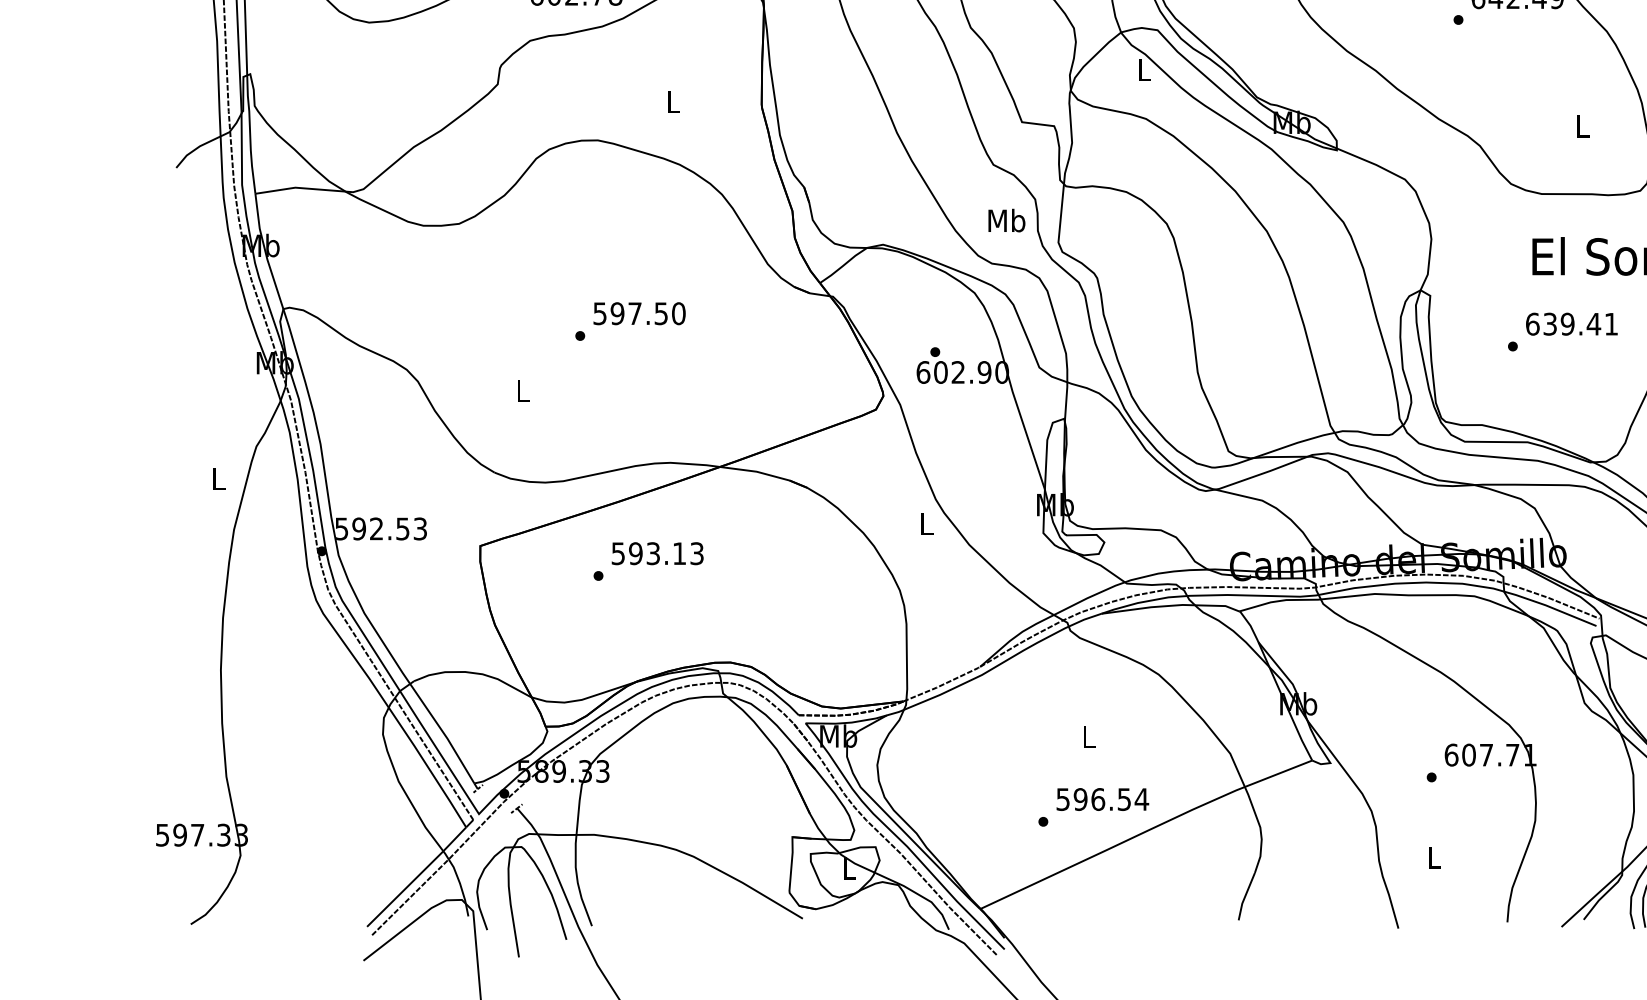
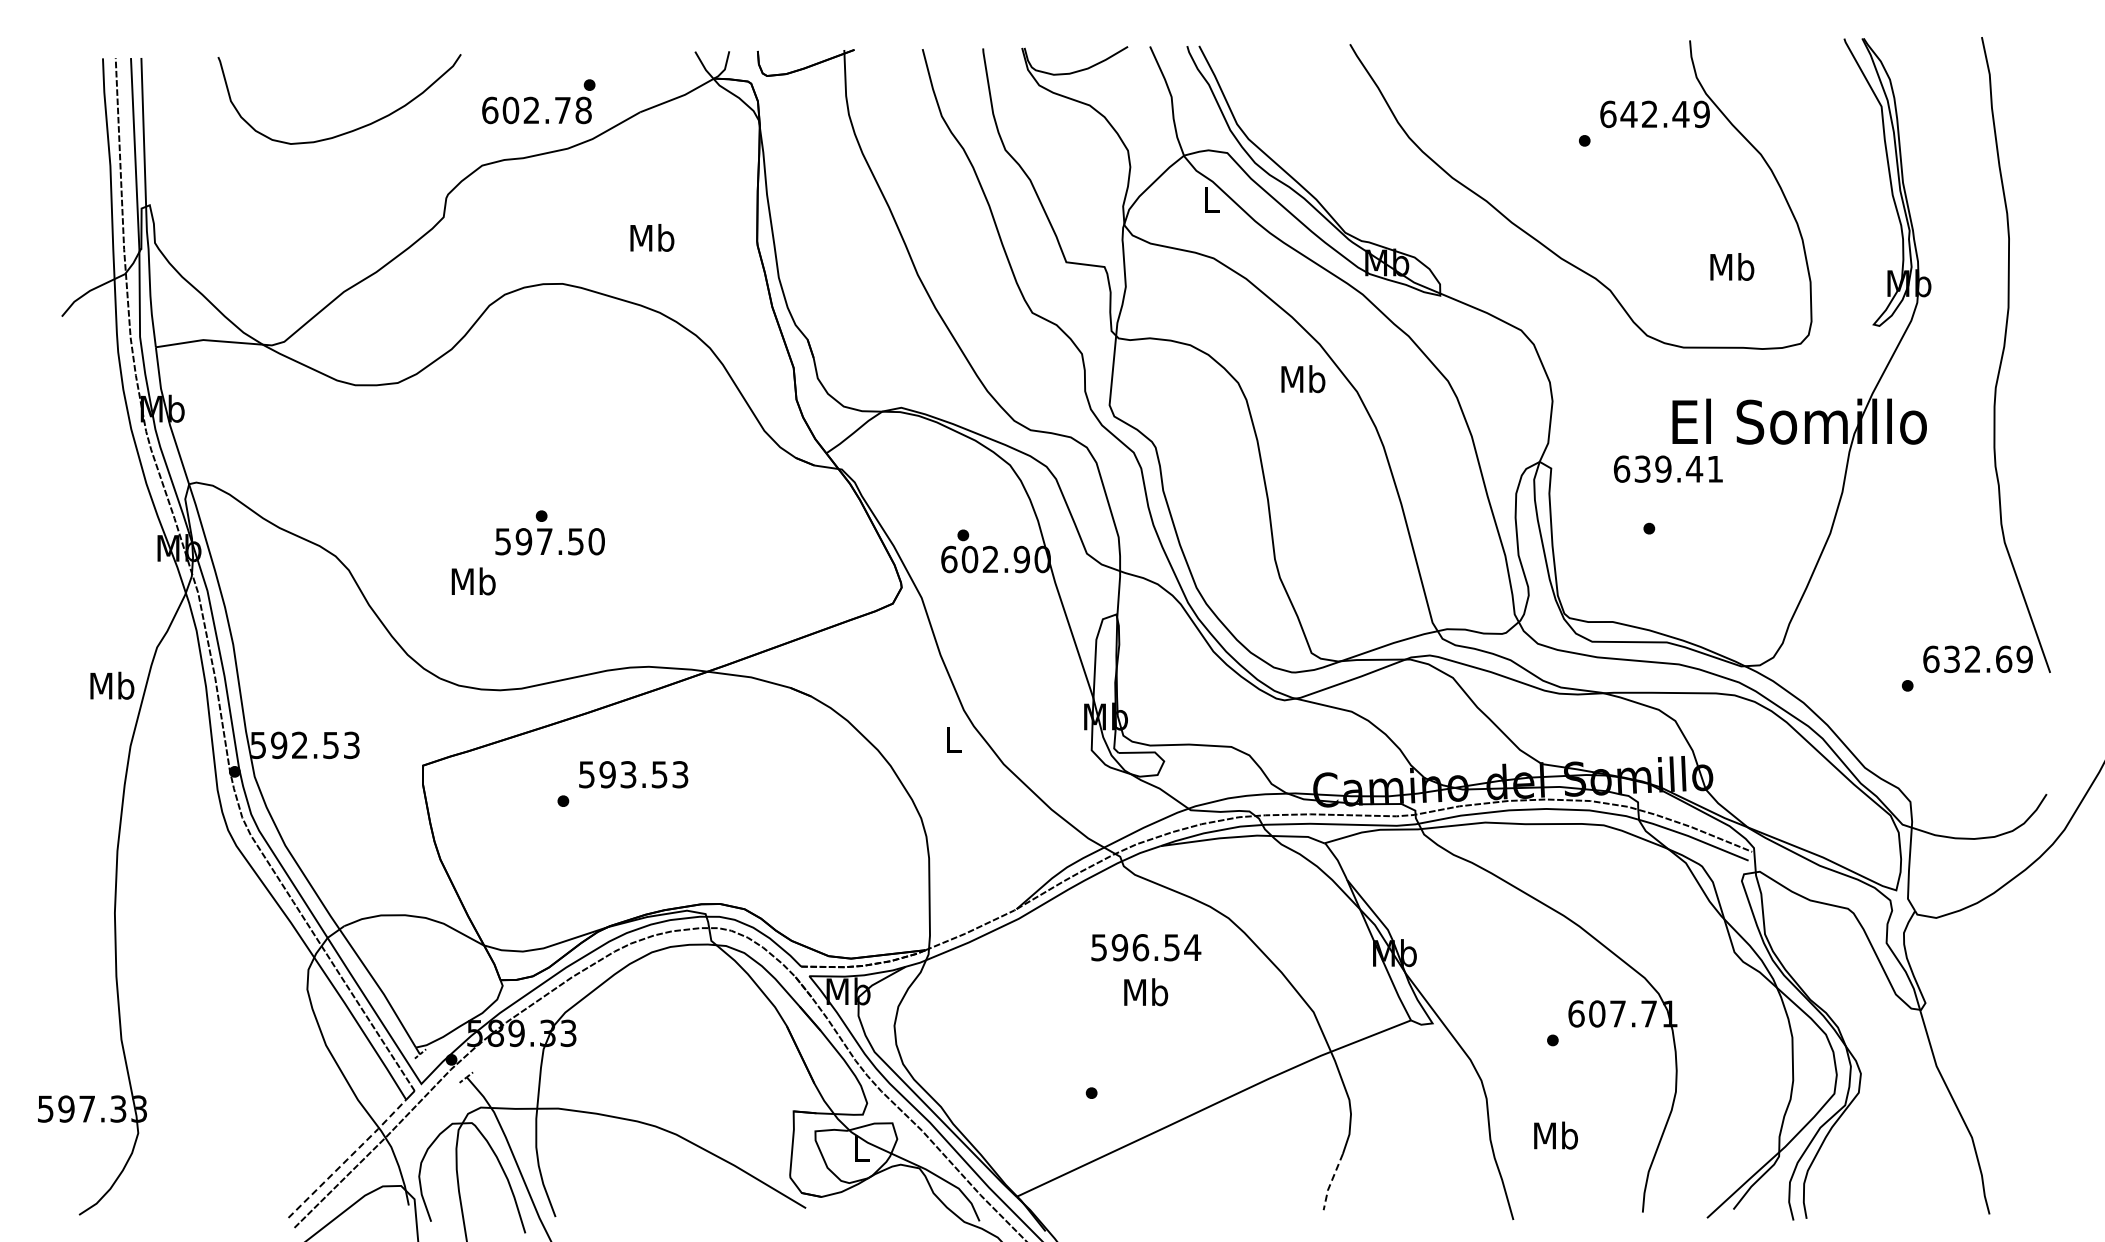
text: (673, 101) -> (652, 237), L -> Mb
text: (1582, 125) -> (1732, 266), L -> Mb
text: (1007, 220) -> (1303, 379), moved
text: (639, 313) -> (549, 541), moved
text: (1571, 323) -> (1667, 468), moved
text: (522, 390) -> (473, 581), L -> Mb
text: (218, 478) -> (112, 685), L -> Mb
text: (679, 553) -> (659, 774), 593.13 -> 593.53
text: (1089, 737) -> (1146, 992), L -> Mb
text: (1102, 799) -> (1146, 947), moved
text: (1433, 857) -> (1555, 1135), L -> Mb
line: (417, 876) -> (348, 1158), solid -> dashed
line: (1245, 897) -> (1331, 1182), solid -> dashed

